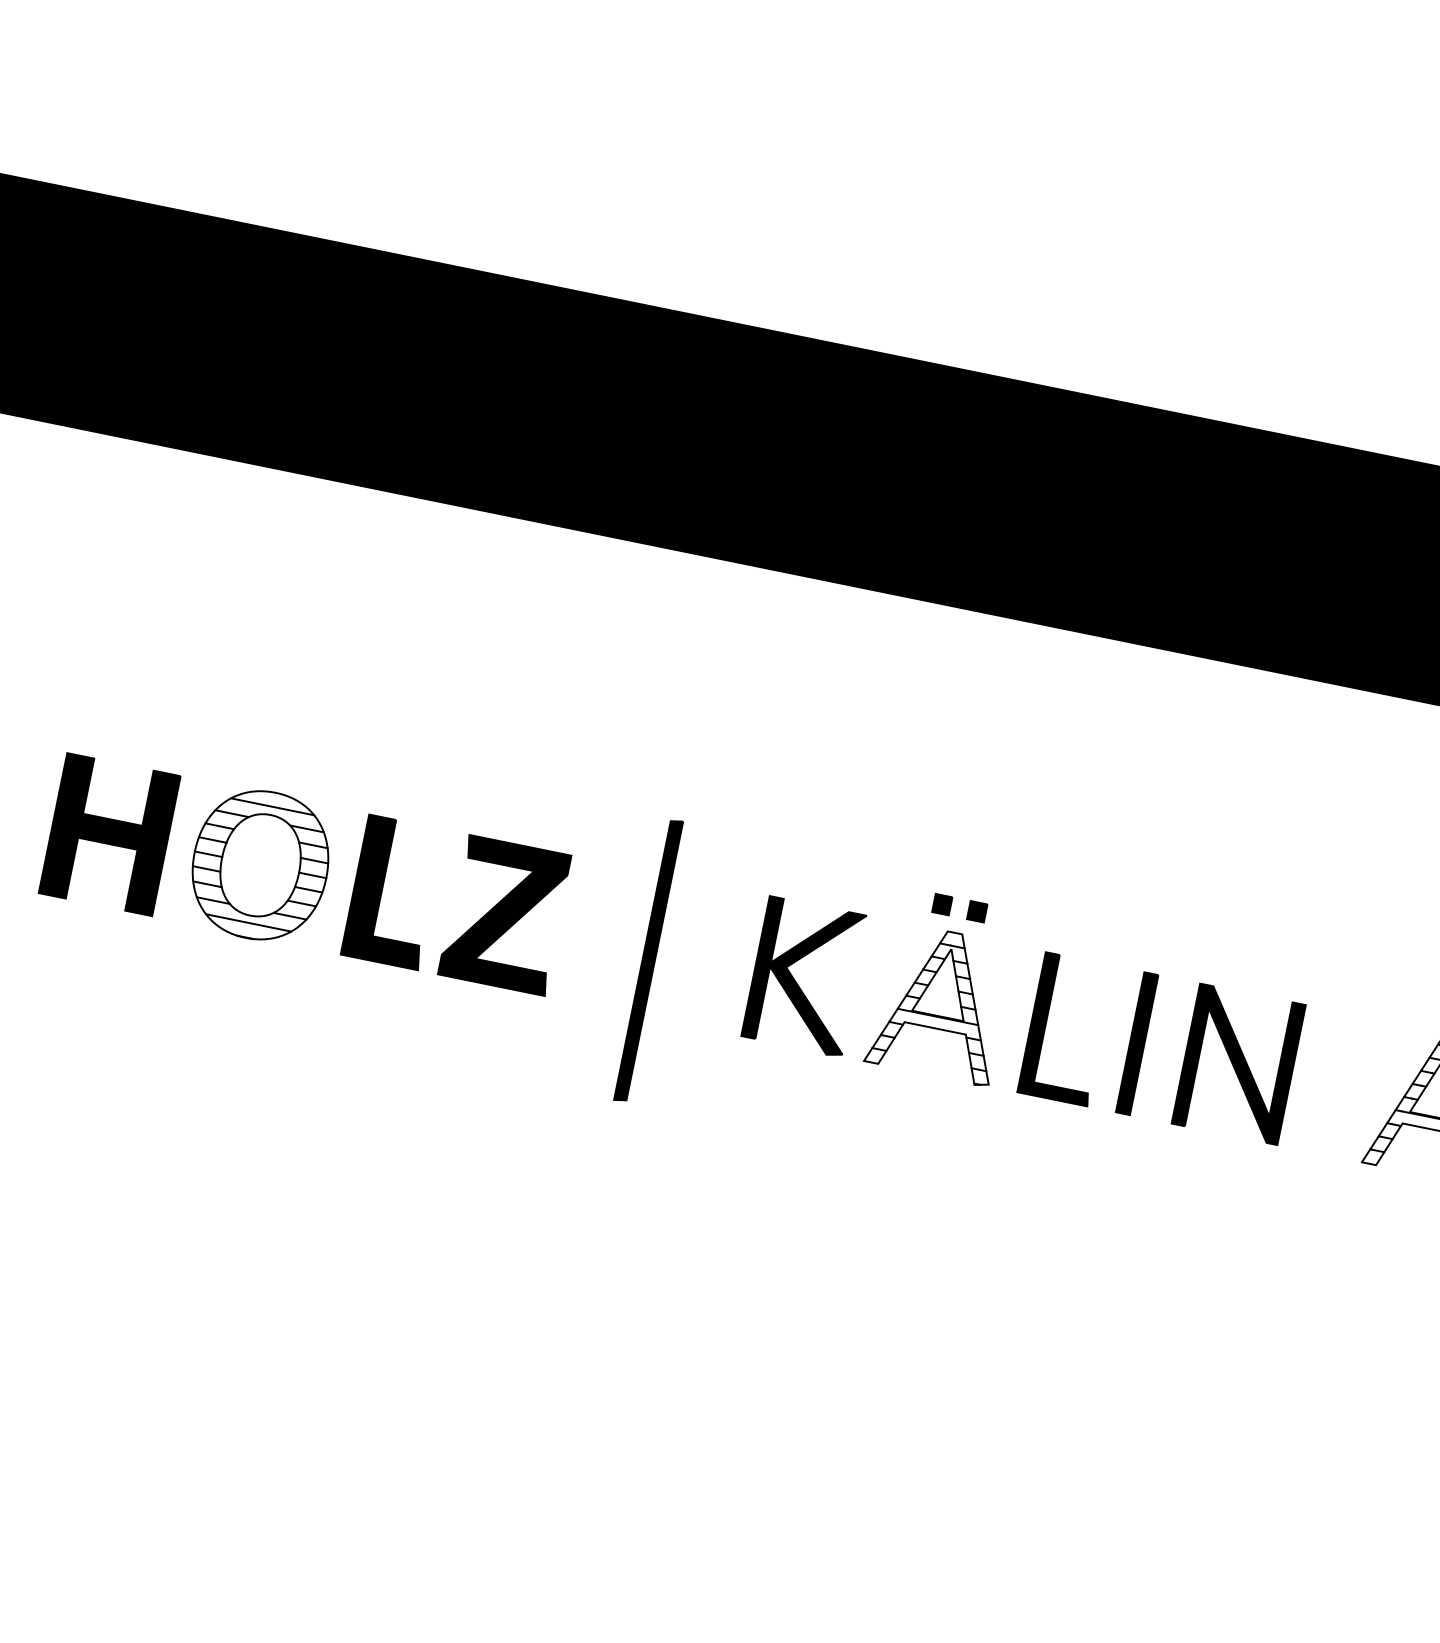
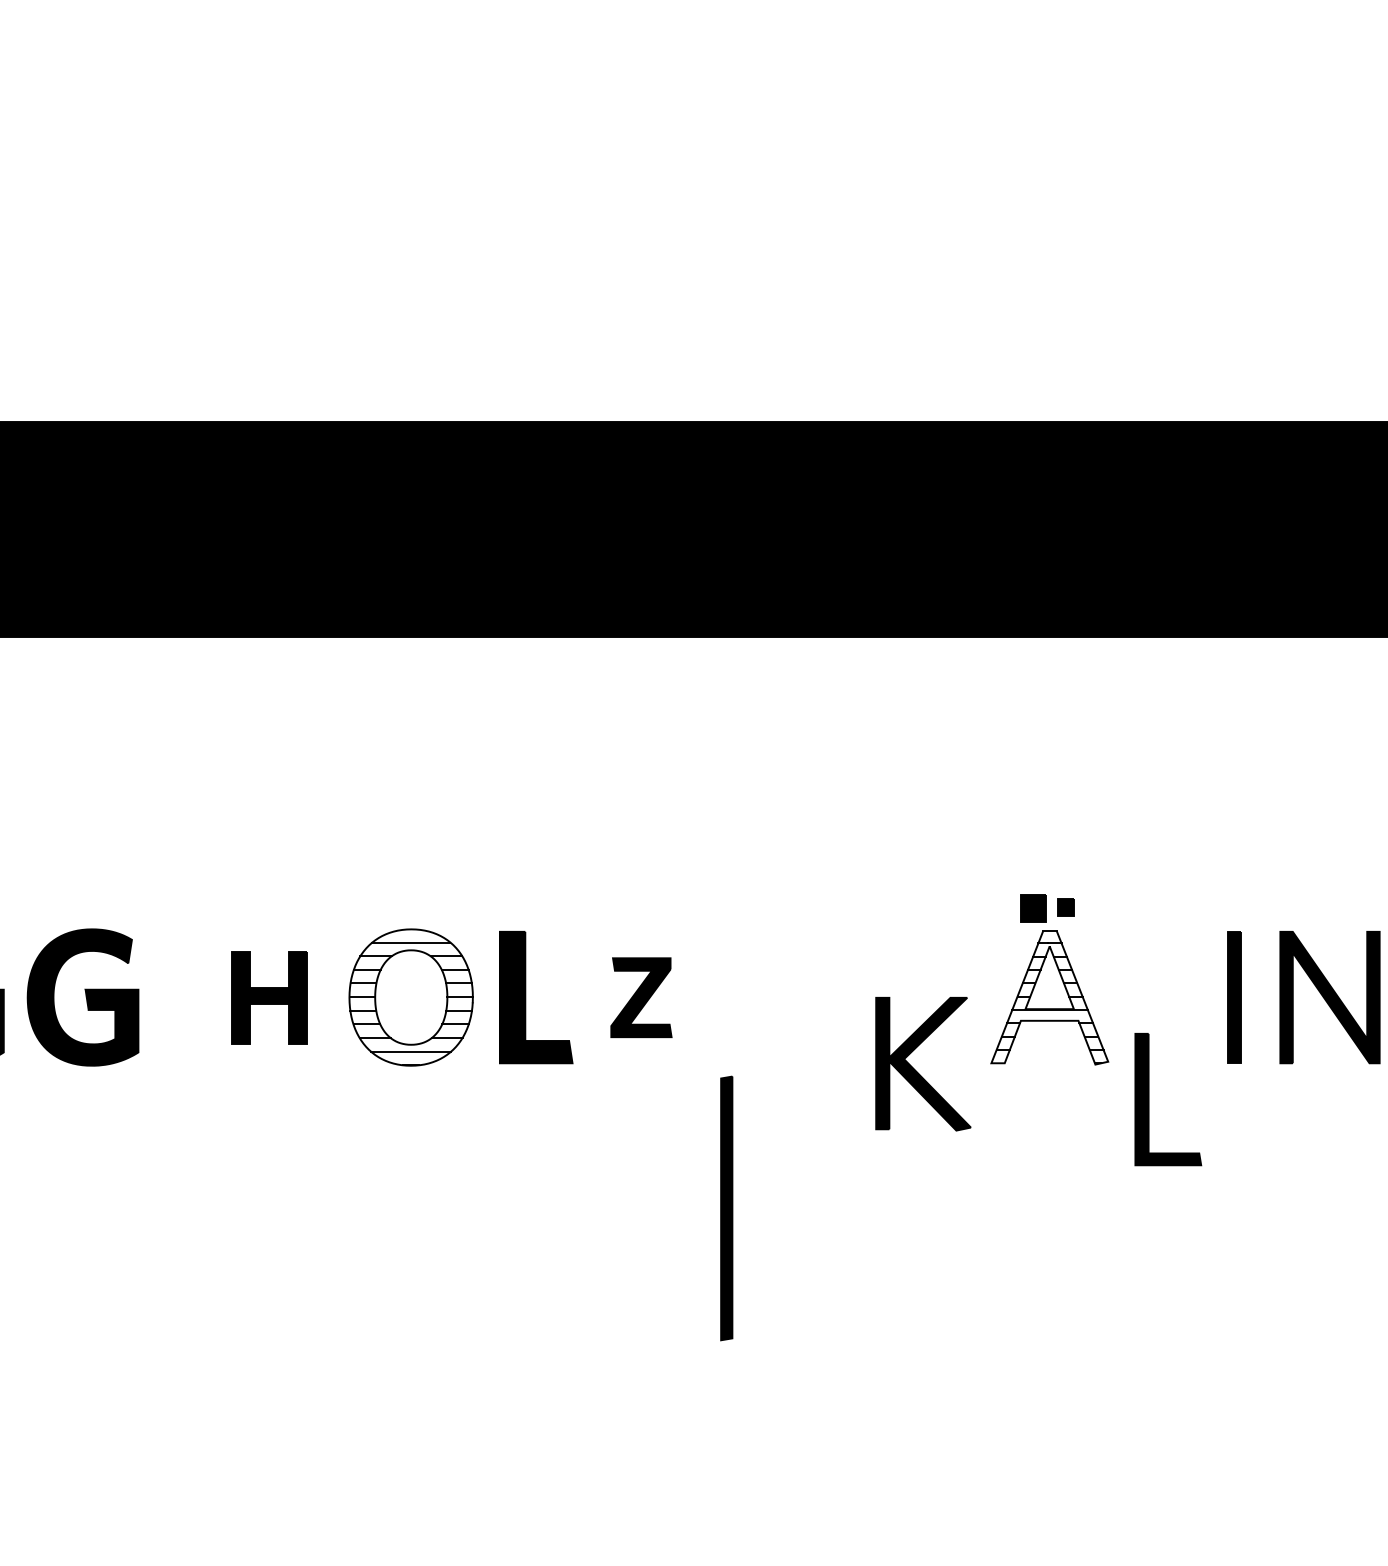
part: (109, 834) -> (269, 997), size x0.7
part: (942, 904) -> (1033, 907), size x1.6
part: (505, 915) -> (641, 997), size x0.6
part: (648, 960) -> (726, 1208), moved
part: (796, 982) -> (916, 1070), moved
part: (1046, 1025) -> (1149, 1099), moved

